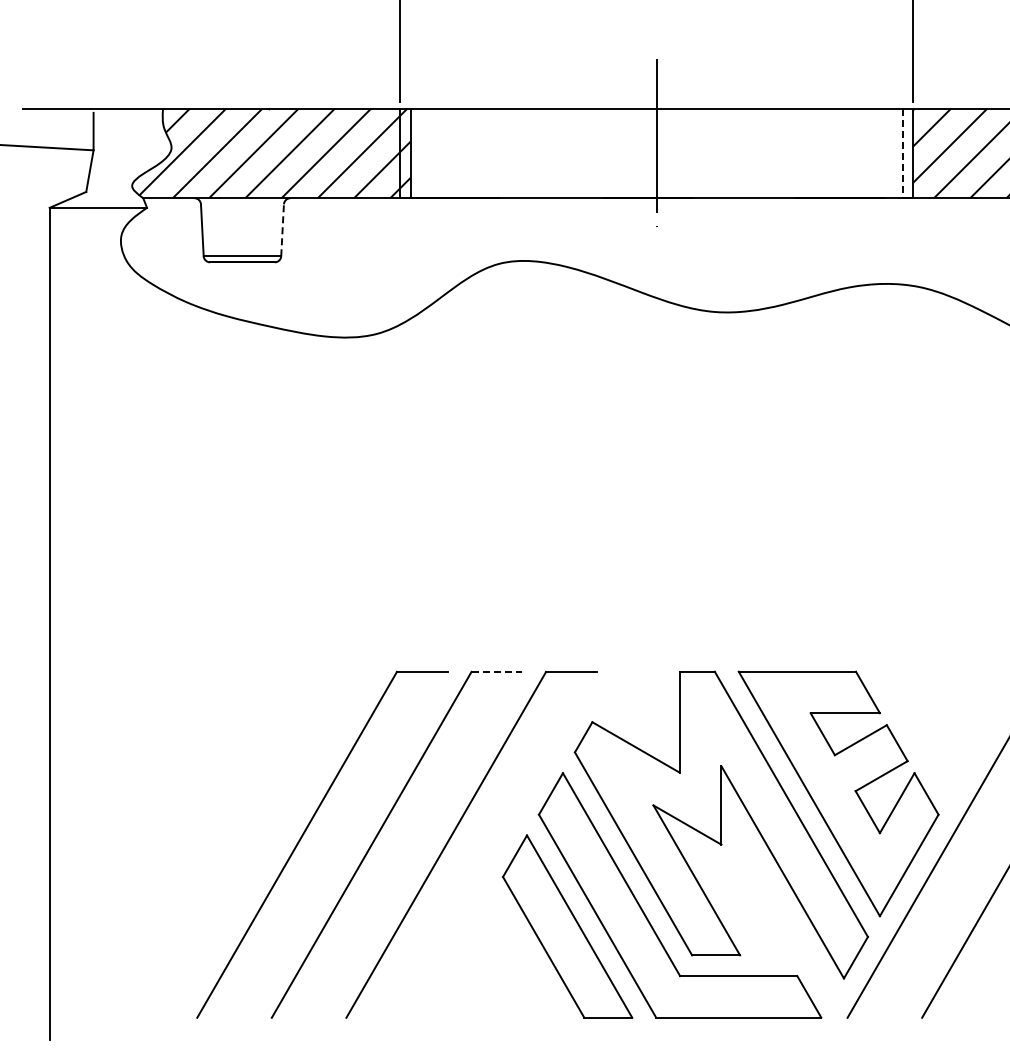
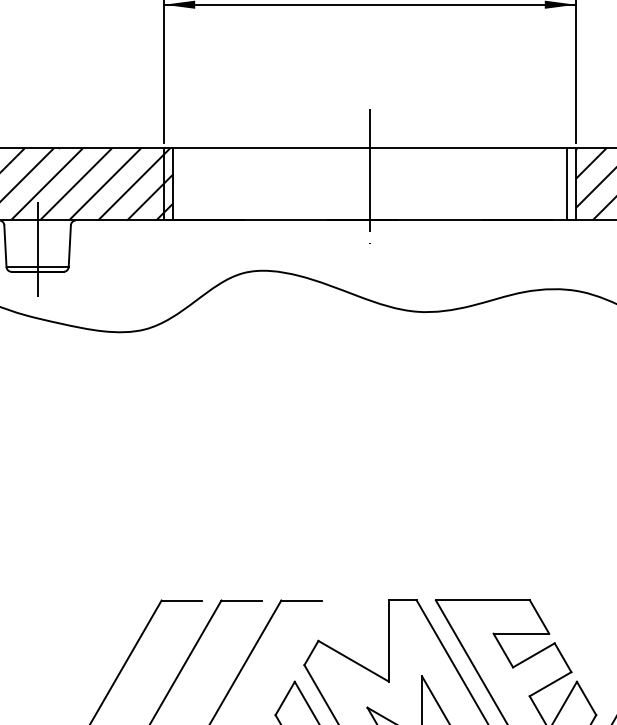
line: (902, 153) -> (567, 184), dashed -> solid
line: (282, 230) -> (69, 246), dashed -> solid
line: (242, 234) -> (37, 249), added
line: (497, 671) -> (242, 600), dashed -> solid

